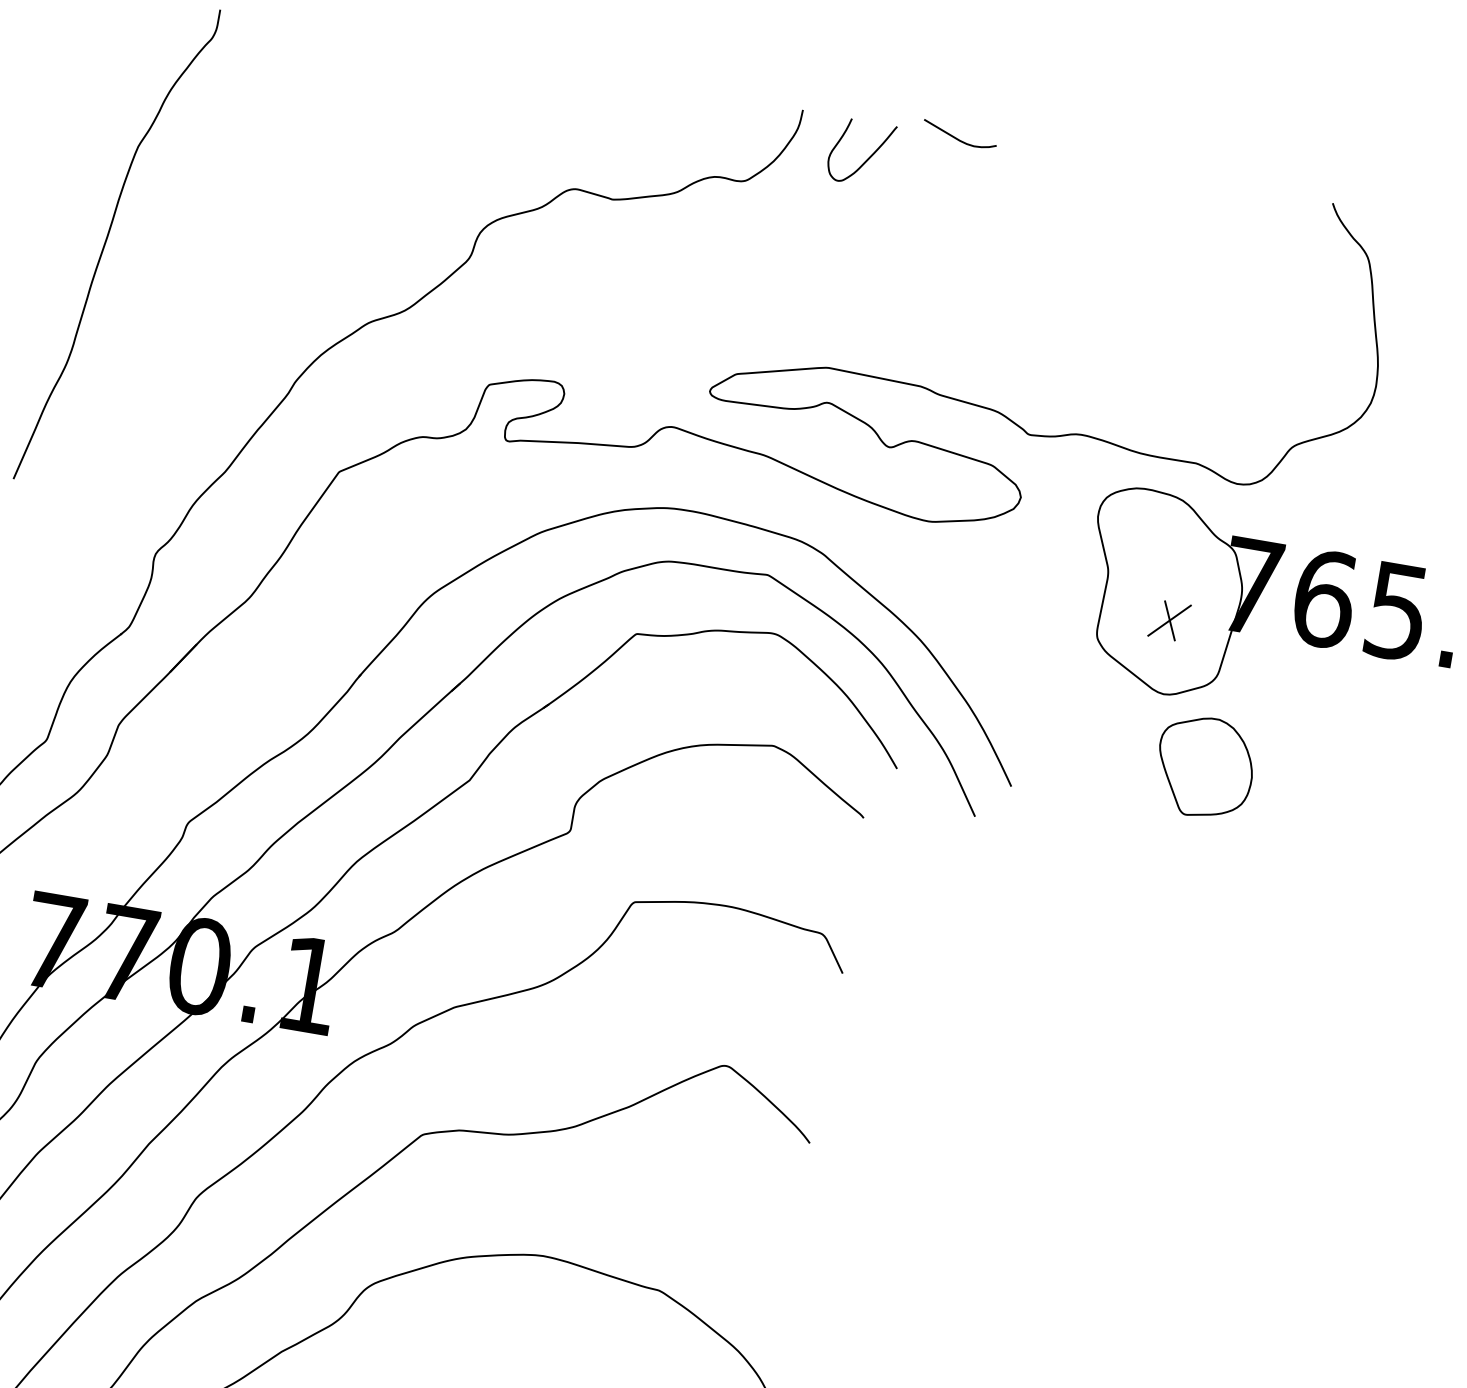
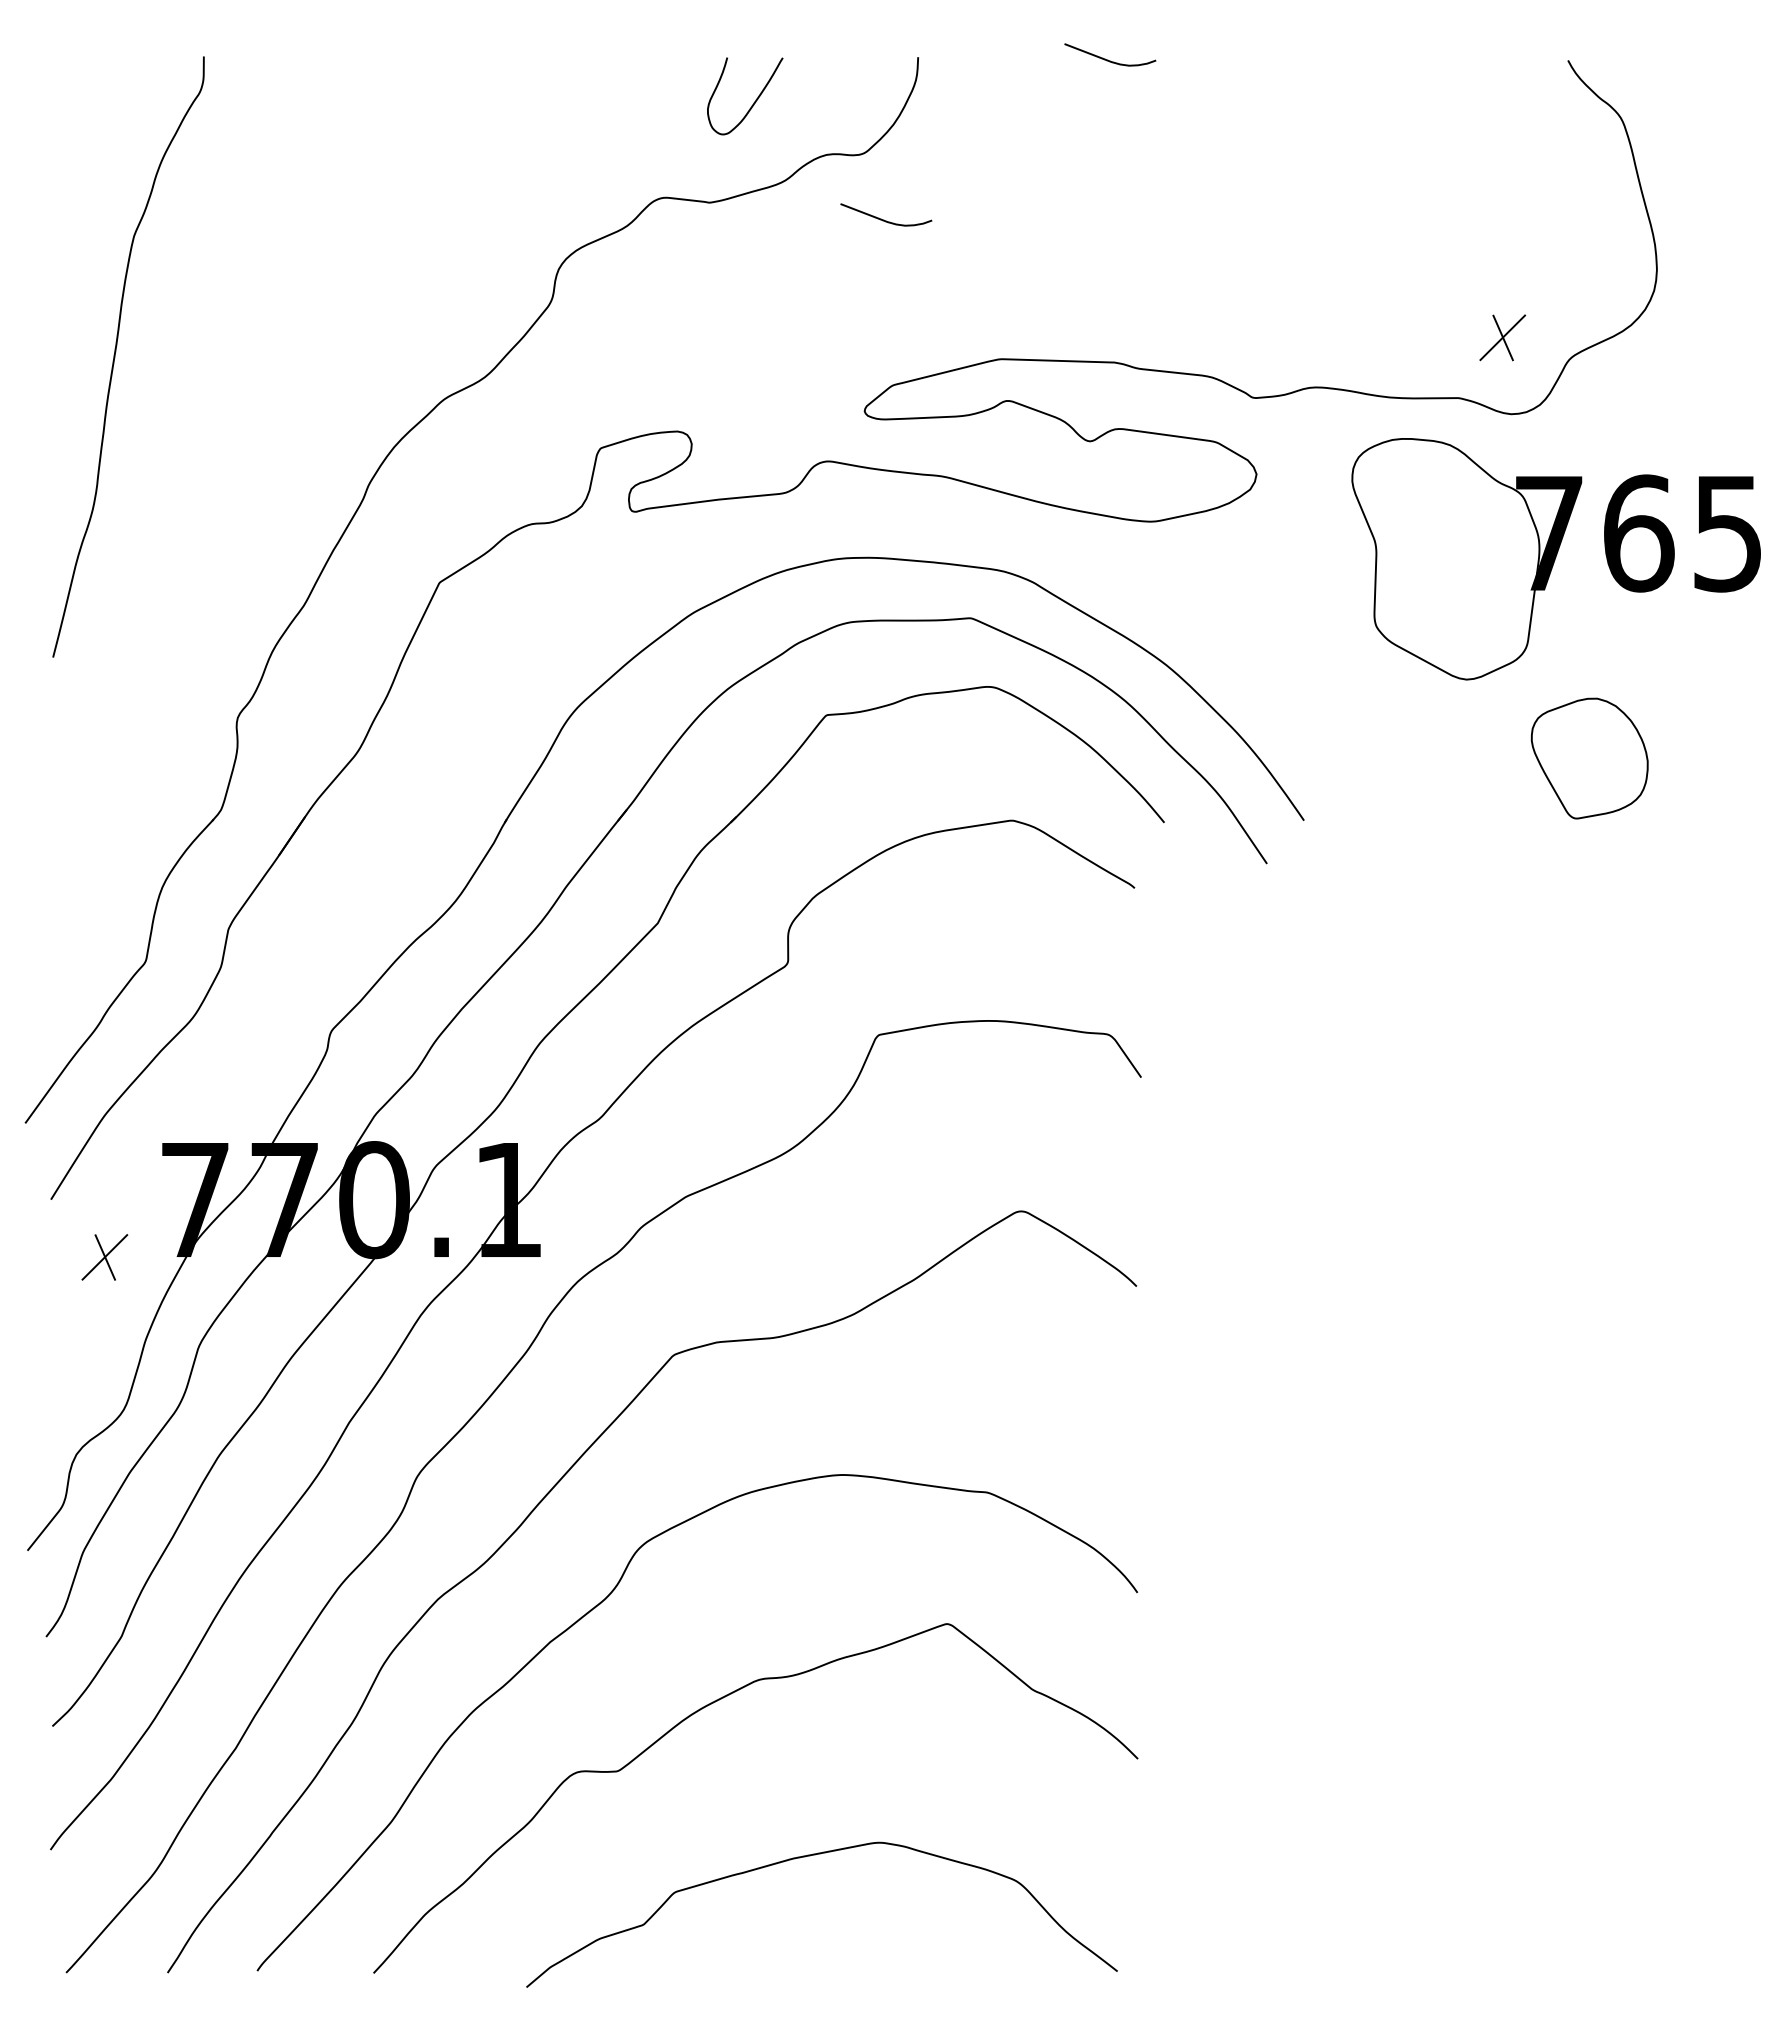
curve: (867, 158) -> (753, 102), moved
curve: (752, 237) -> (884, 219), added
part: (1169, 620) -> (1502, 337), moved
part: (1204, 767) -> (1589, 758), moved

